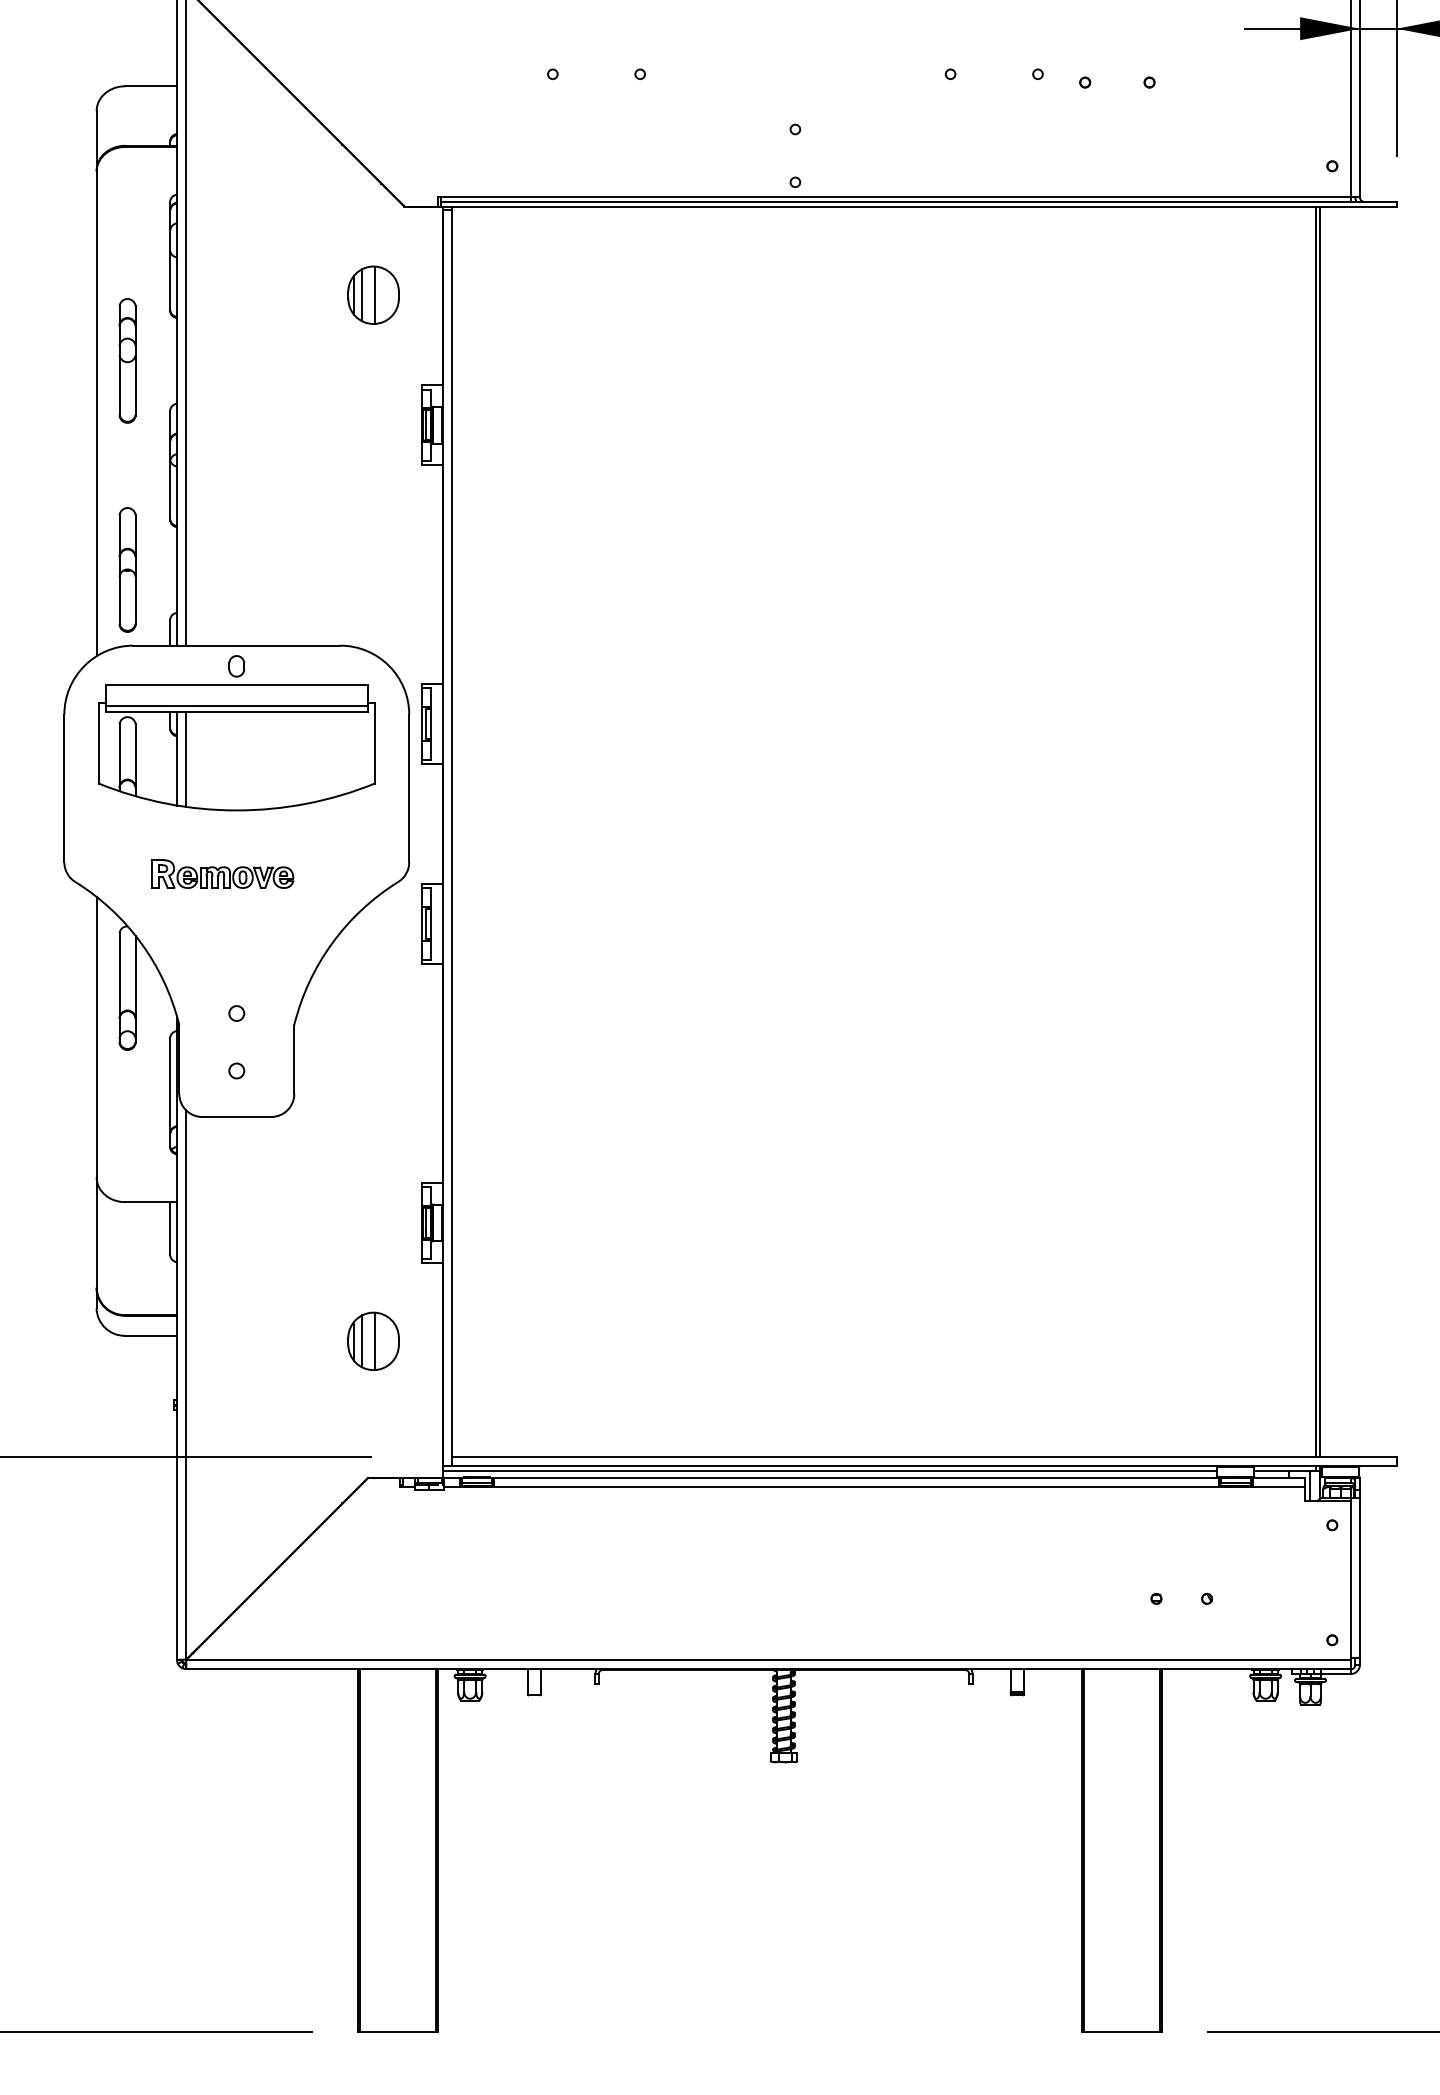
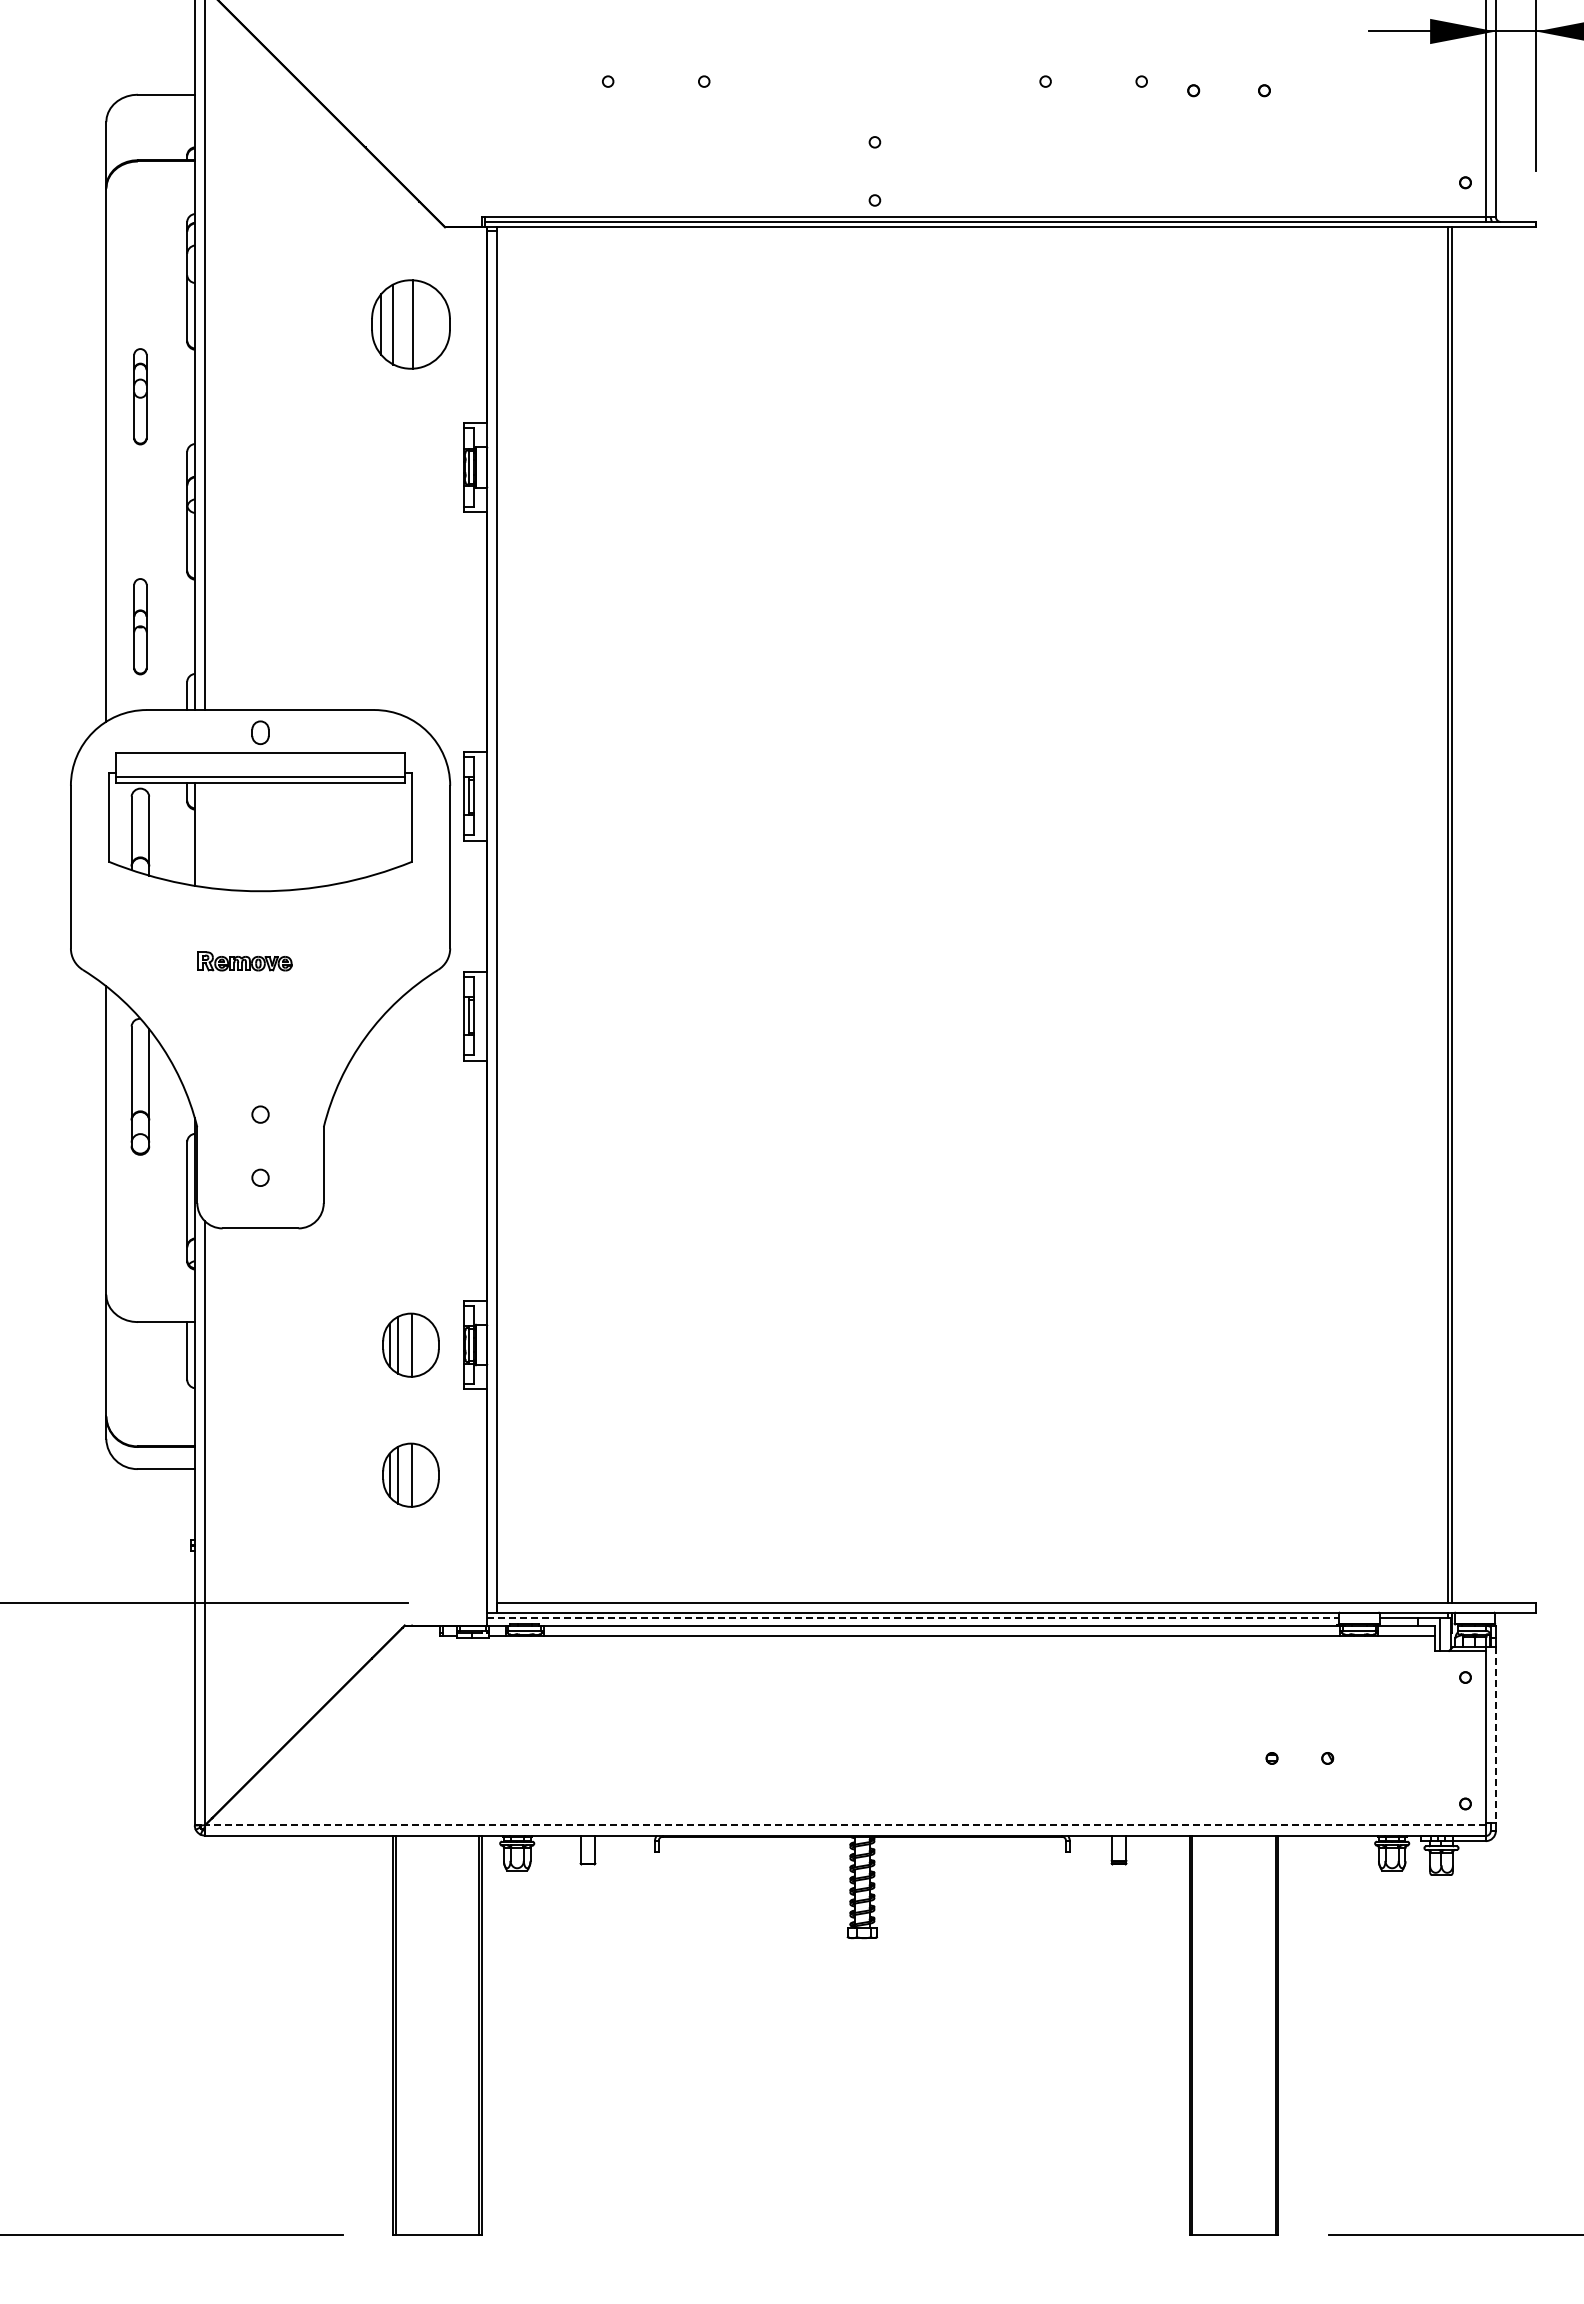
part: (373, 295) -> (410, 324), size x1.4
part: (127, 360) -> (140, 396), size x0.7
part: (127, 569) -> (140, 626), size x0.7
line: (185, 759) -> (204, 835), removed
part: (222, 874) -> (244, 961), size x0.6
part: (373, 1222) -> (410, 1344), added
line: (830, 1470) -> (913, 1617), solid -> dashed
line: (1359, 1578) -> (1495, 1735), solid -> dashed
line: (767, 1659) -> (844, 1825), solid -> dashed

